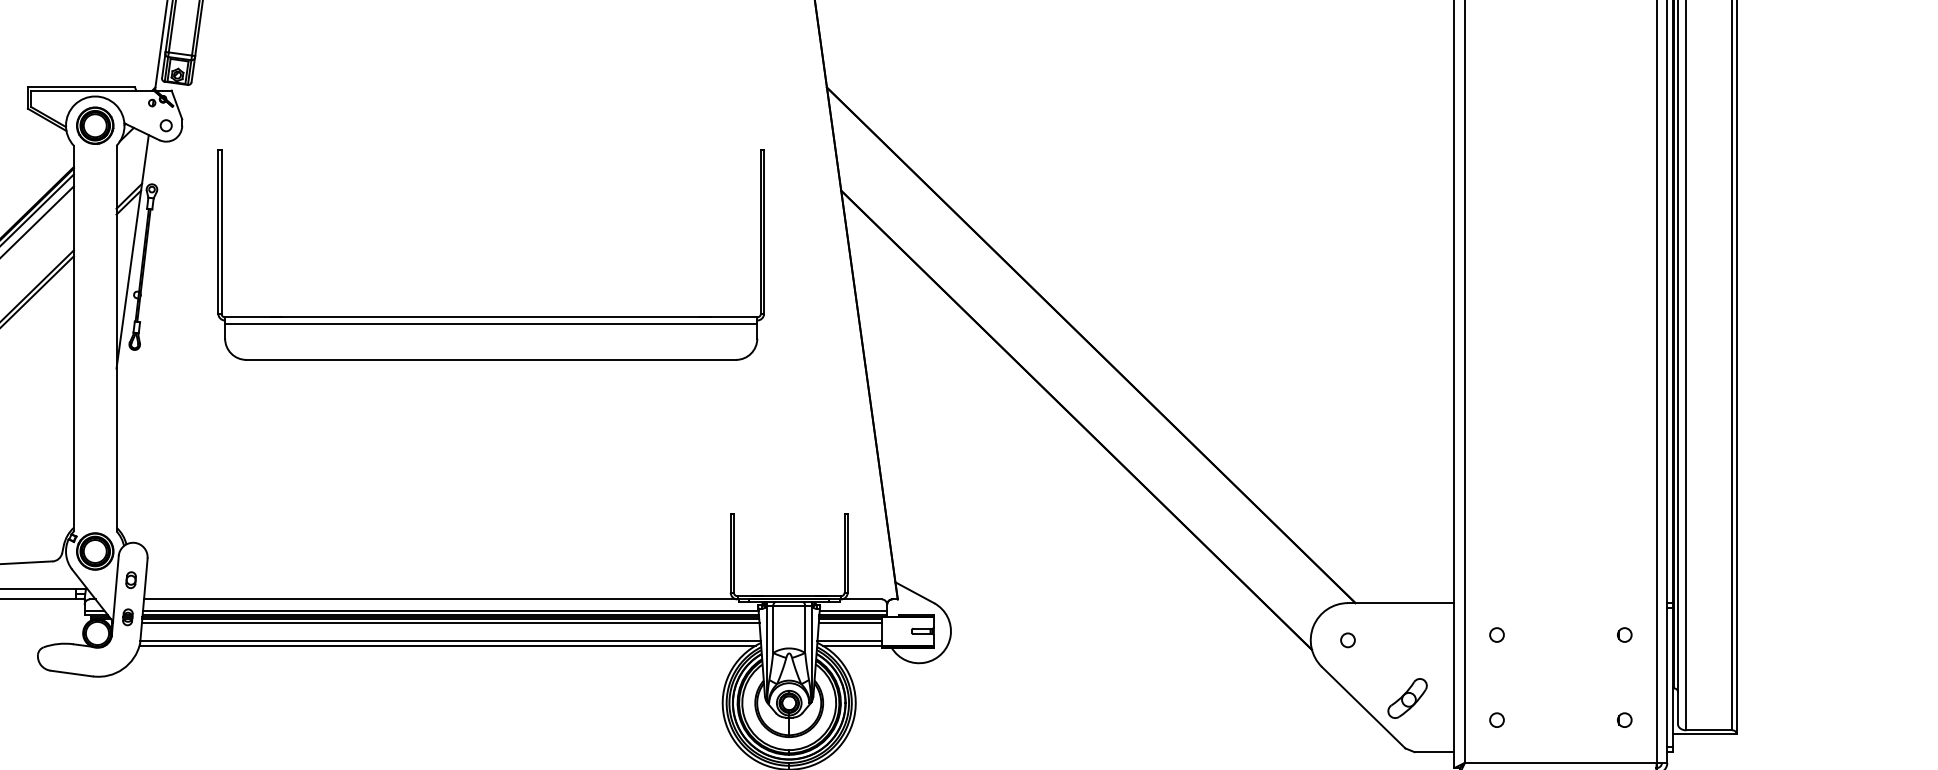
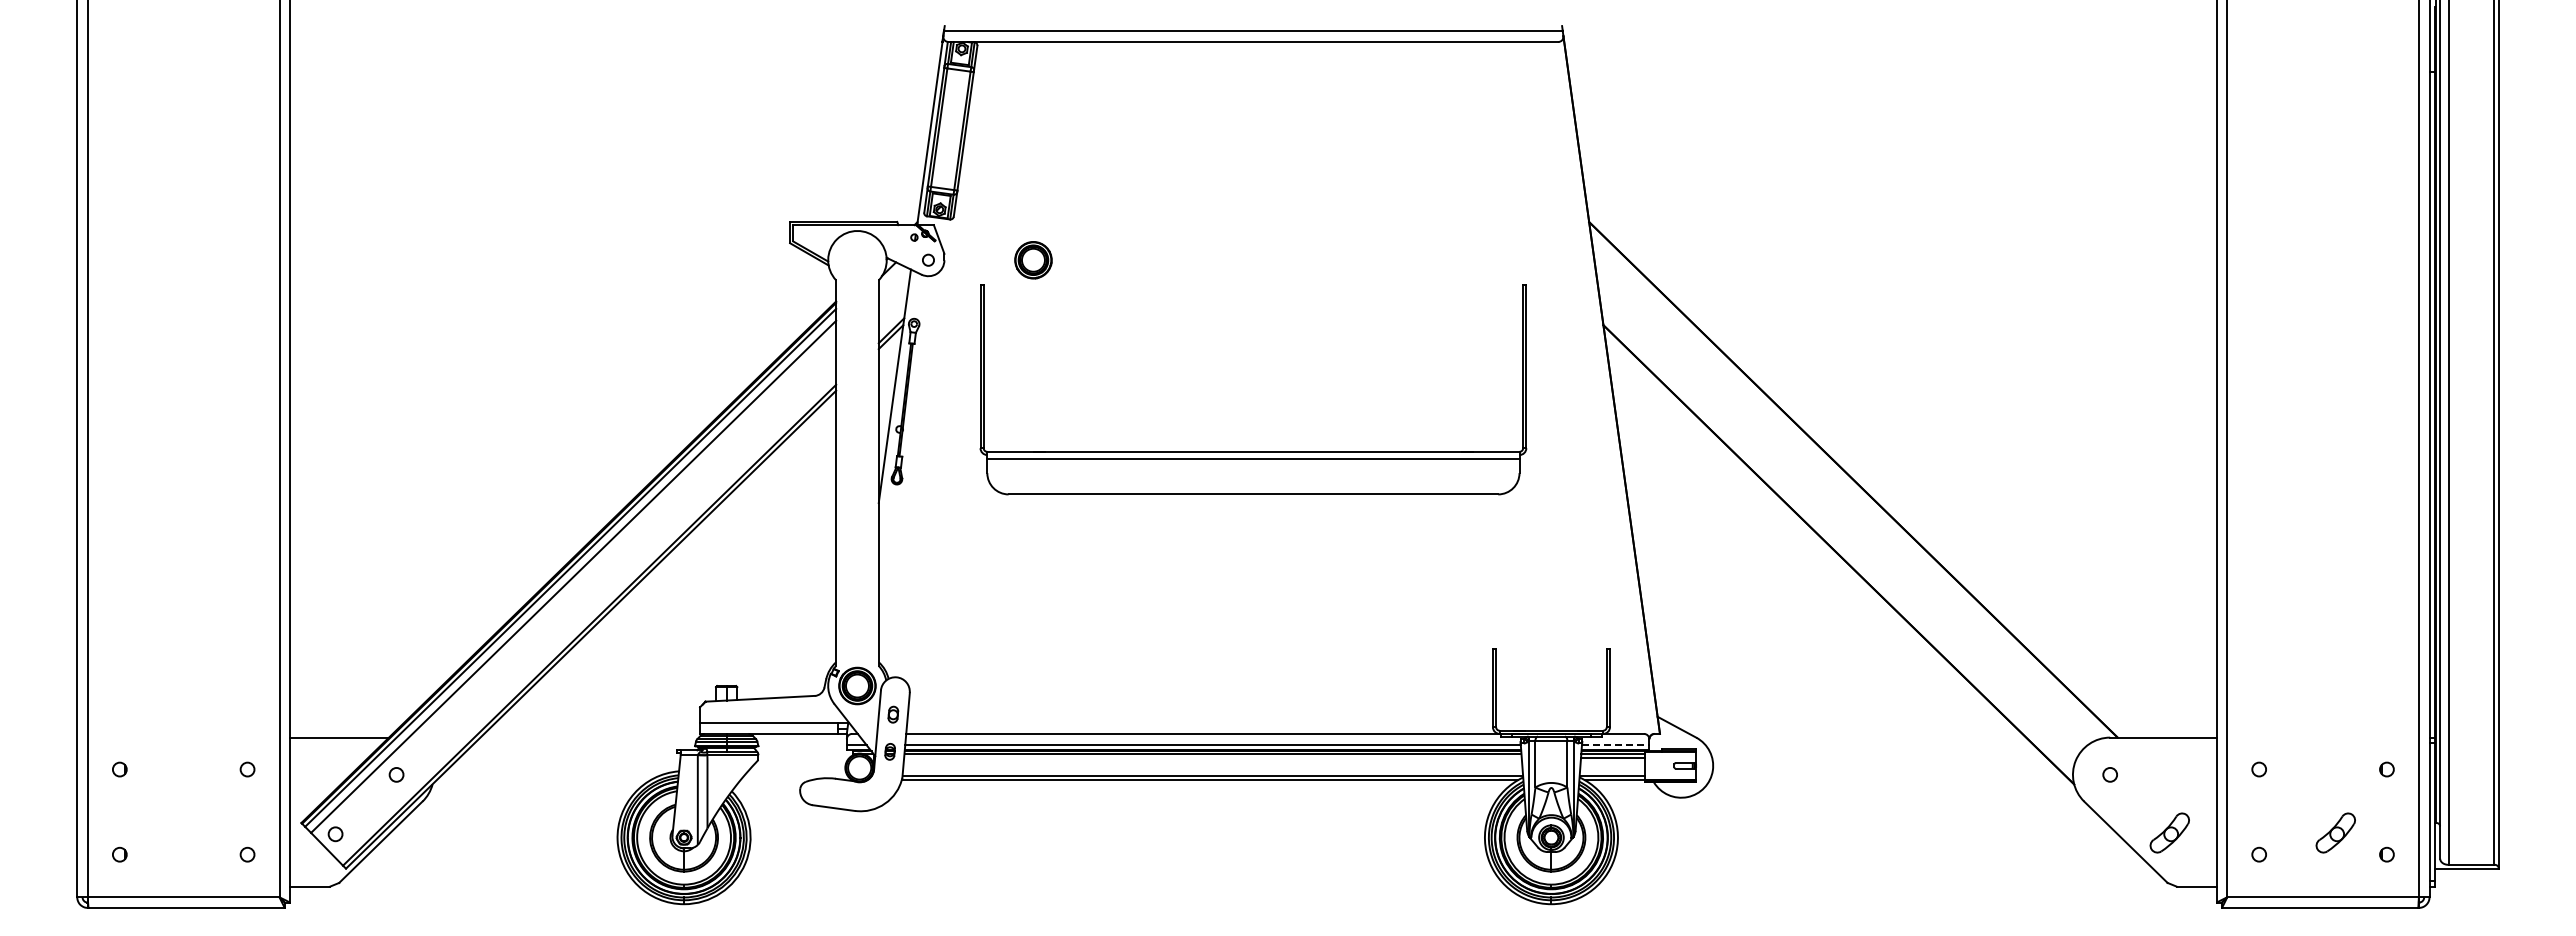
part: (95, 125) -> (1033, 260), moved
line: (853, 610) -> (1615, 745), solid -> dashed
line: (450, 622) -> (1212, 757), removed
part: (1573, 697) -> (2335, 832), added

